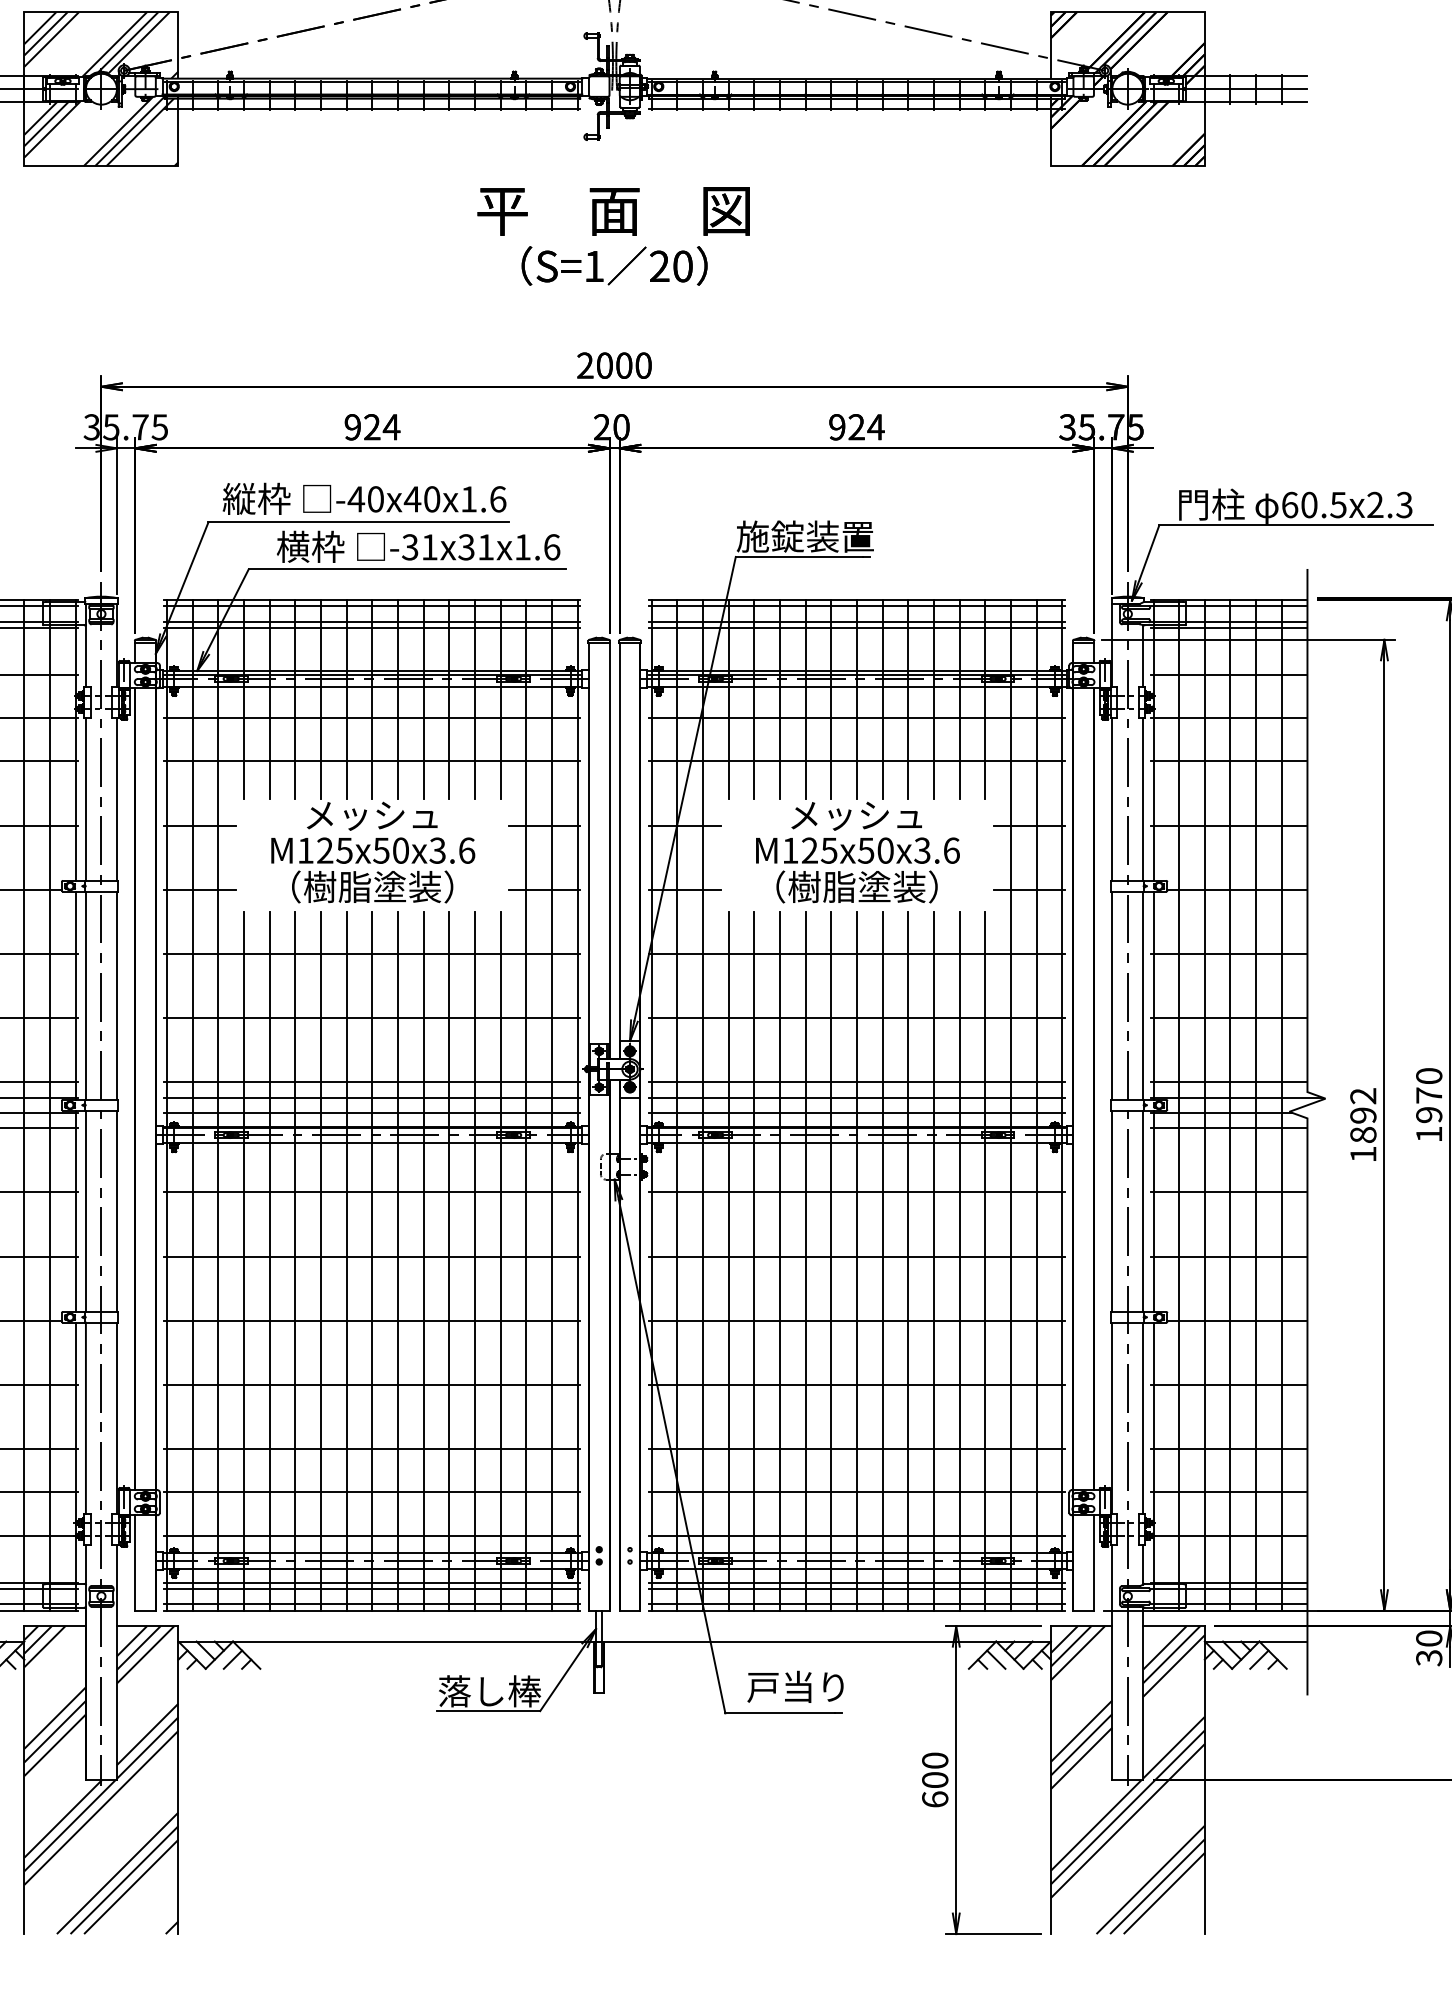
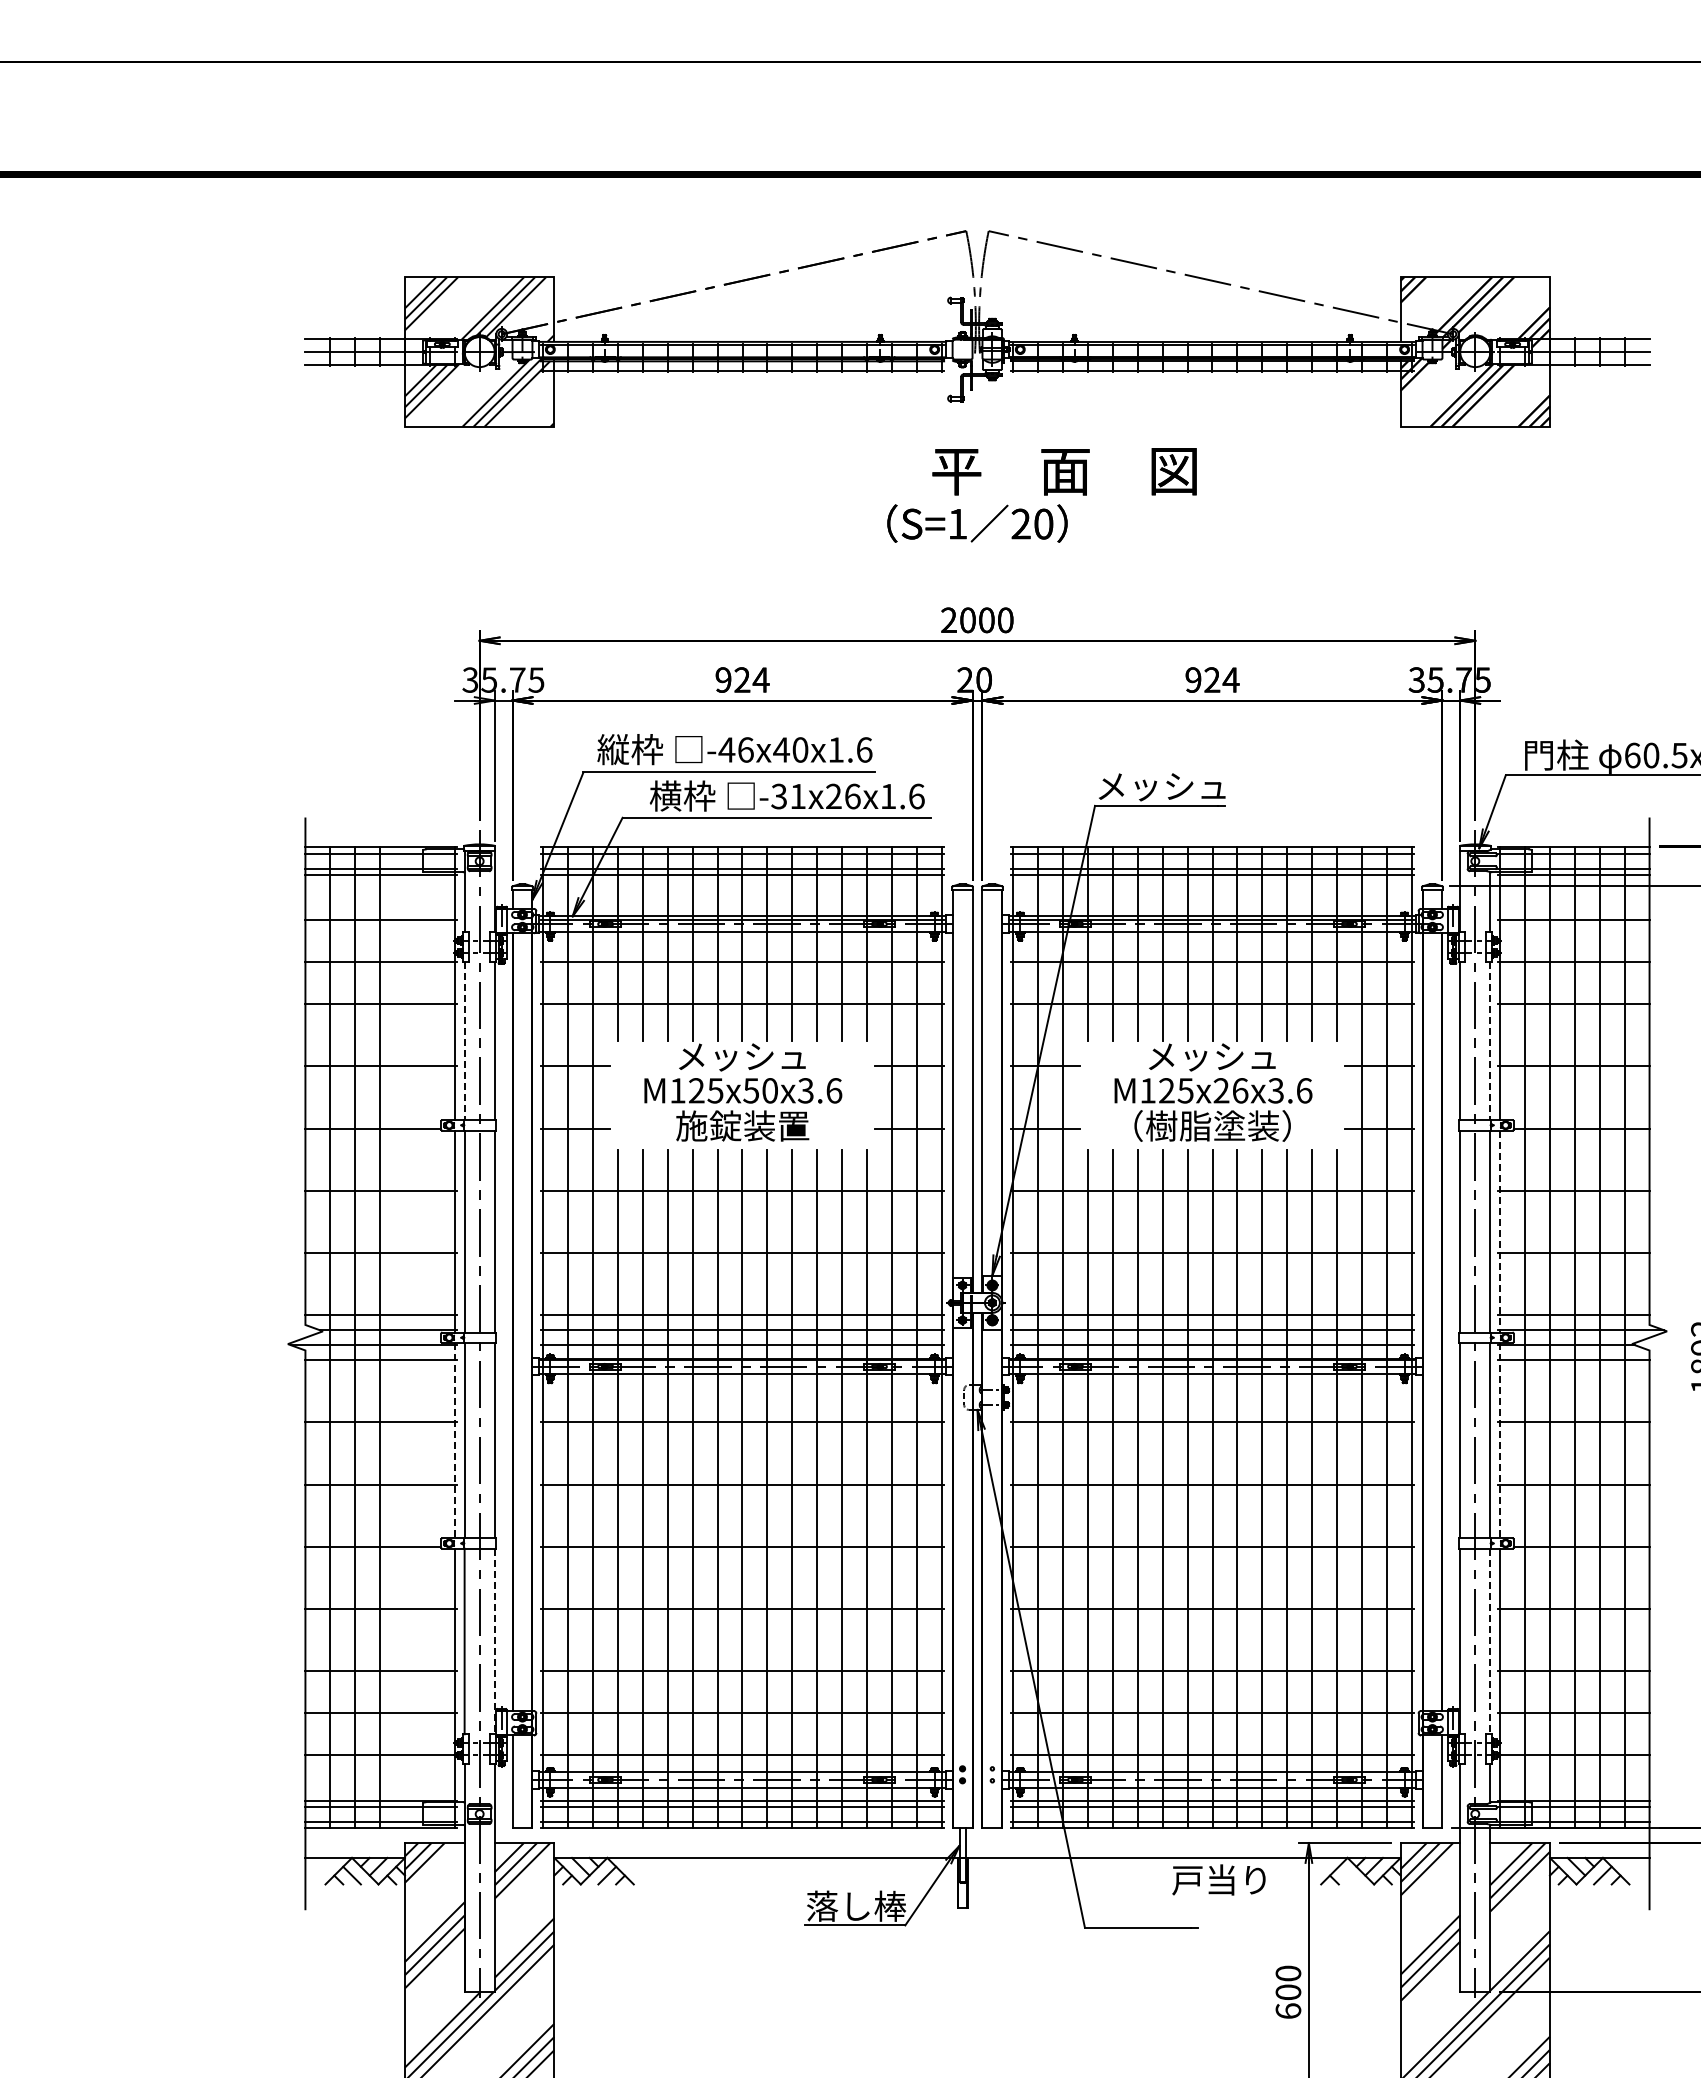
text: (613, 211) -> (1064, 471), moved
text: (375, 498) -> (745, 749), -40x40x1.6 -> -46x40x1.6
text: (805, 535) -> (1162, 785), 施錠装置 -> メッシュ
text: (475, 547) -> (842, 796), -31x31x1.6 -> -31x26x1.6
line: (85, 799) -> (464, 1041), solid -> dashed
line: (1143, 799) -> (1490, 1041), solid -> dashed
text: (875, 850) -> (1230, 1090), M125x50x3.6 -> M125x26x3.6
text: (372, 886) -> (742, 1125), （樹脂塗装） -> 施錠装置
line: (1153, 995) -> (1500, 1231), solid -> dashed
line: (24, 1105) -> (405, 1337), removed
line: (49, 1105) -> (429, 1337), removed
line: (75, 1211) -> (454, 1440), solid -> dashed
line: (1153, 1211) -> (1500, 1440), solid -> dashed
line: (116, 1418) -> (494, 1641), solid -> dashed
line: (1143, 1418) -> (1490, 1641), solid -> dashed
line: (996, 1659) -> (1347, 1875), removed
text: (795, 1686) -> (1218, 1879), moved

